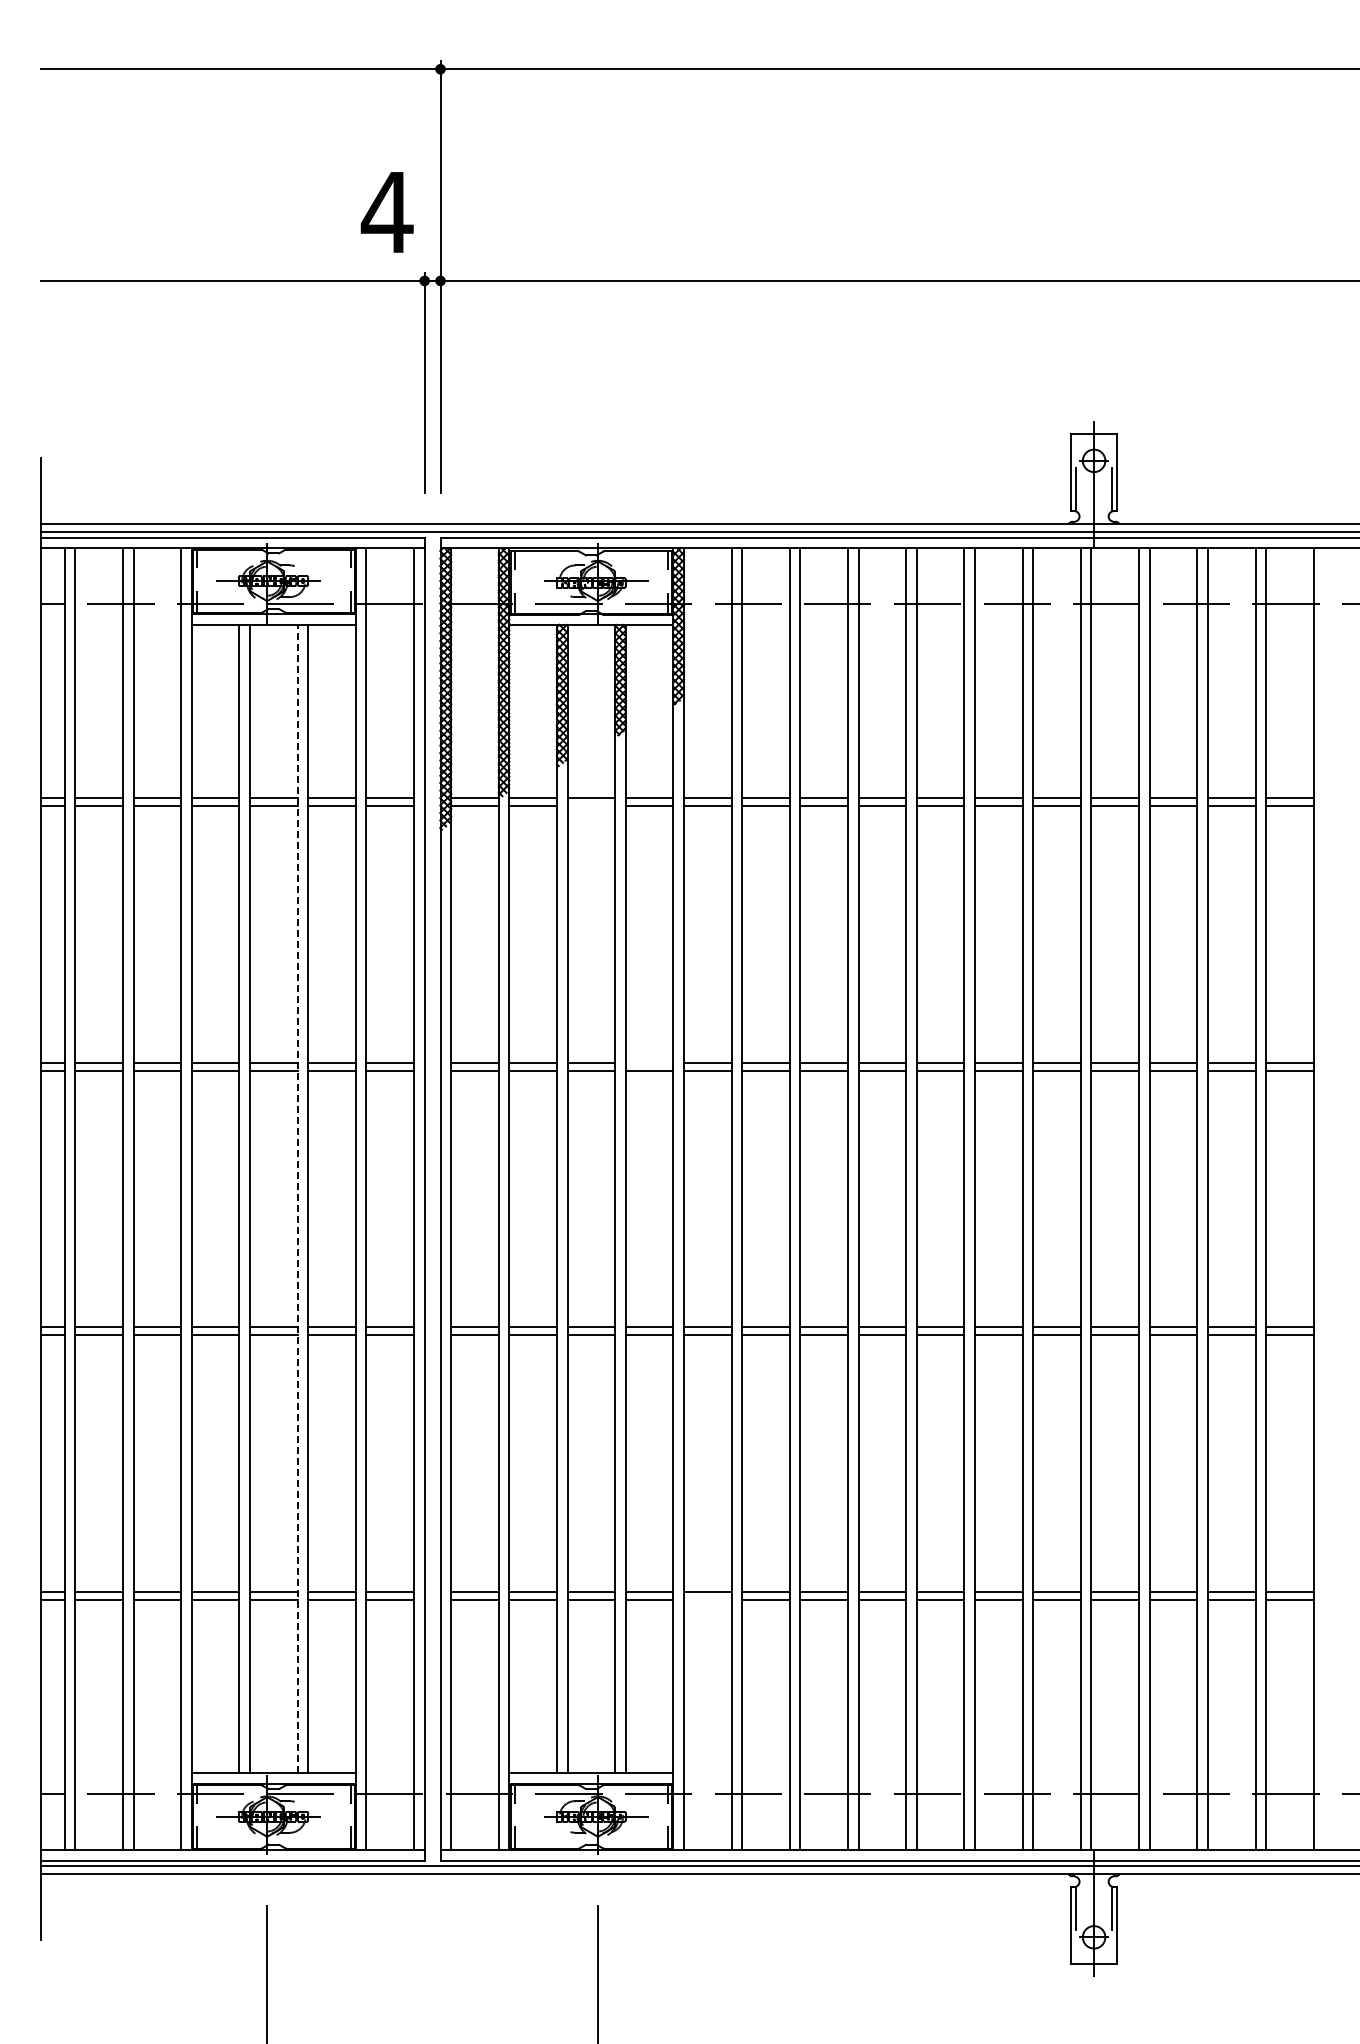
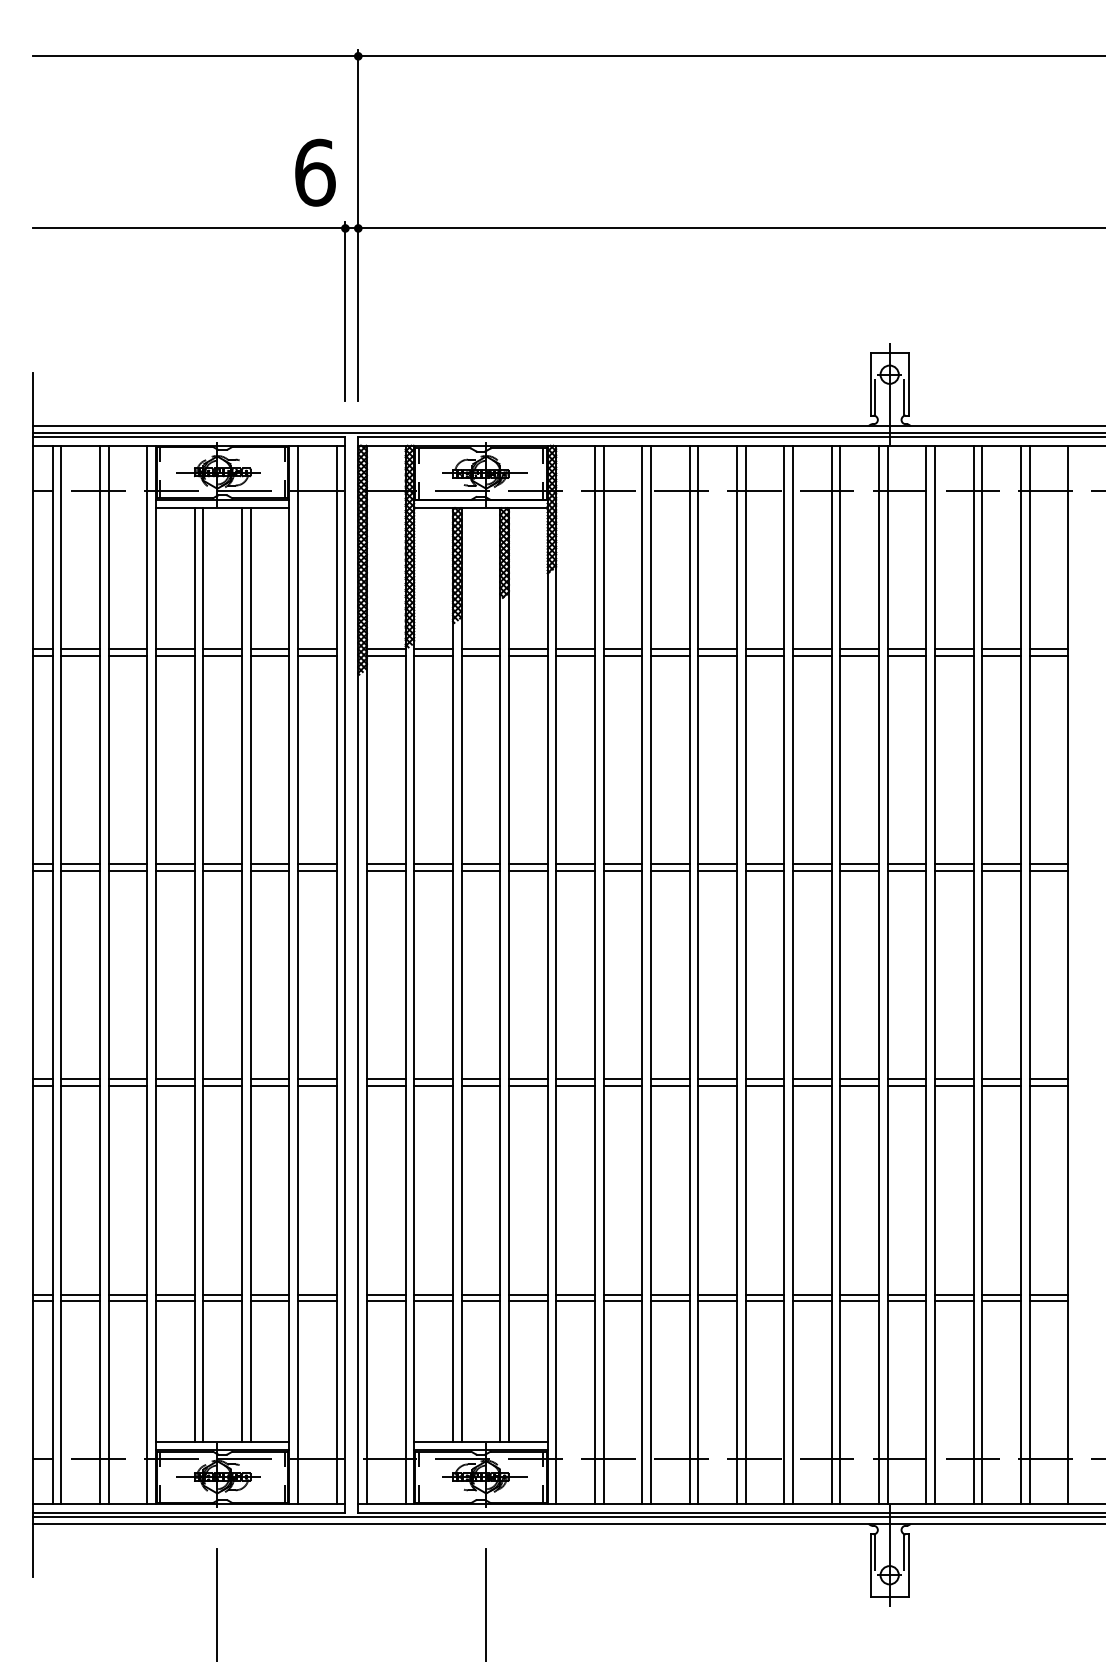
text: (386, 212) -> (314, 172), 4 -> 6
line: (591, 806) -> (481, 655), added
line: (649, 1062) -> (528, 863), added
line: (297, 1198) -> (241, 974), dashed -> solid
line: (707, 1599) -> (575, 1300), added

